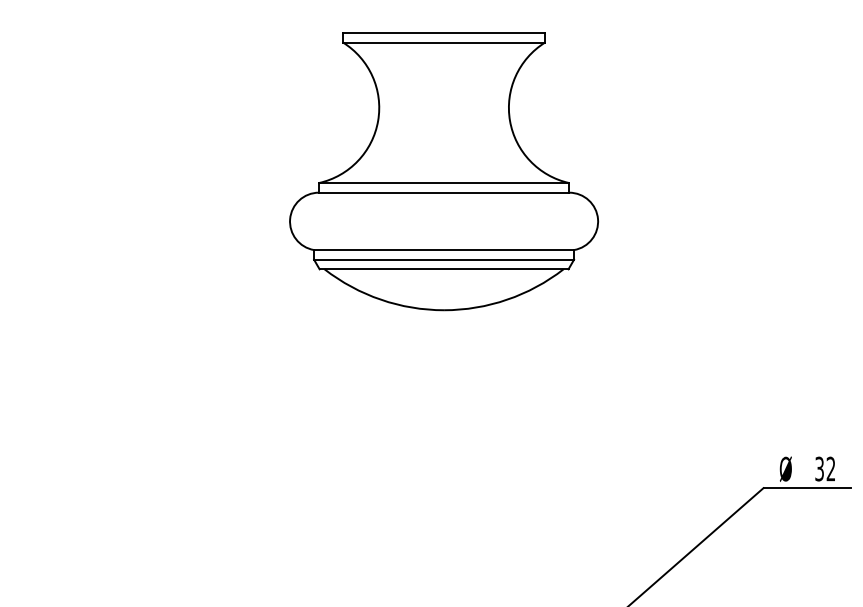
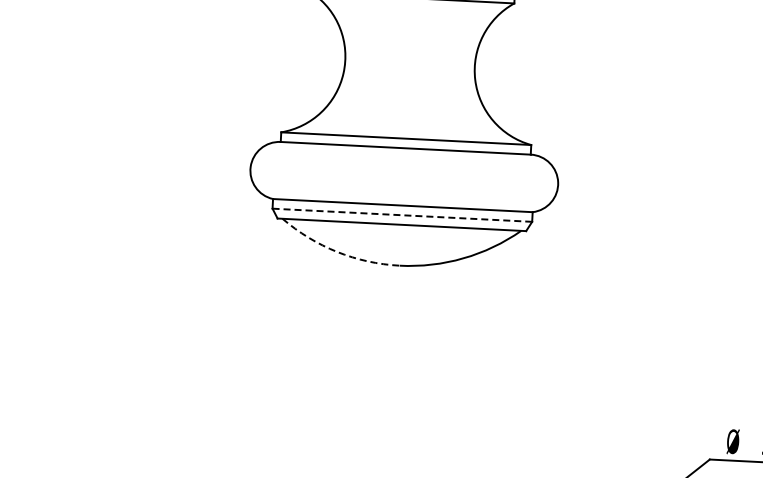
line: (444, 259) -> (402, 215), solid -> dashed
arc: (380, 299) -> (336, 251), solid -> dashed

